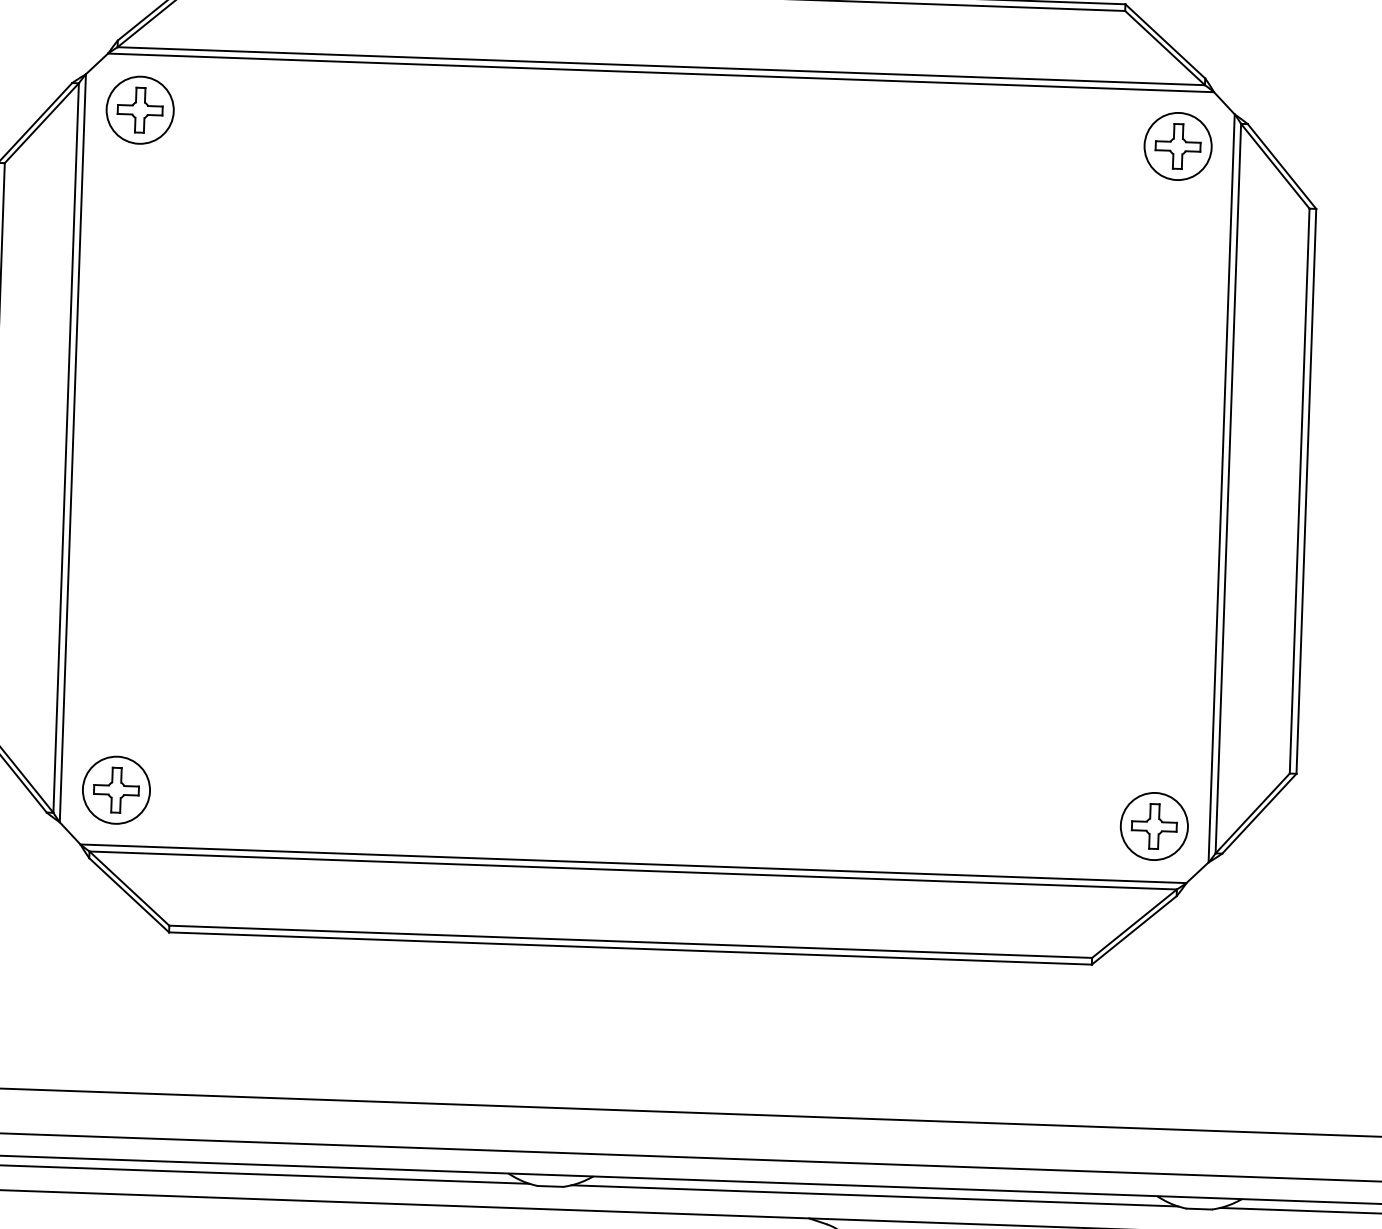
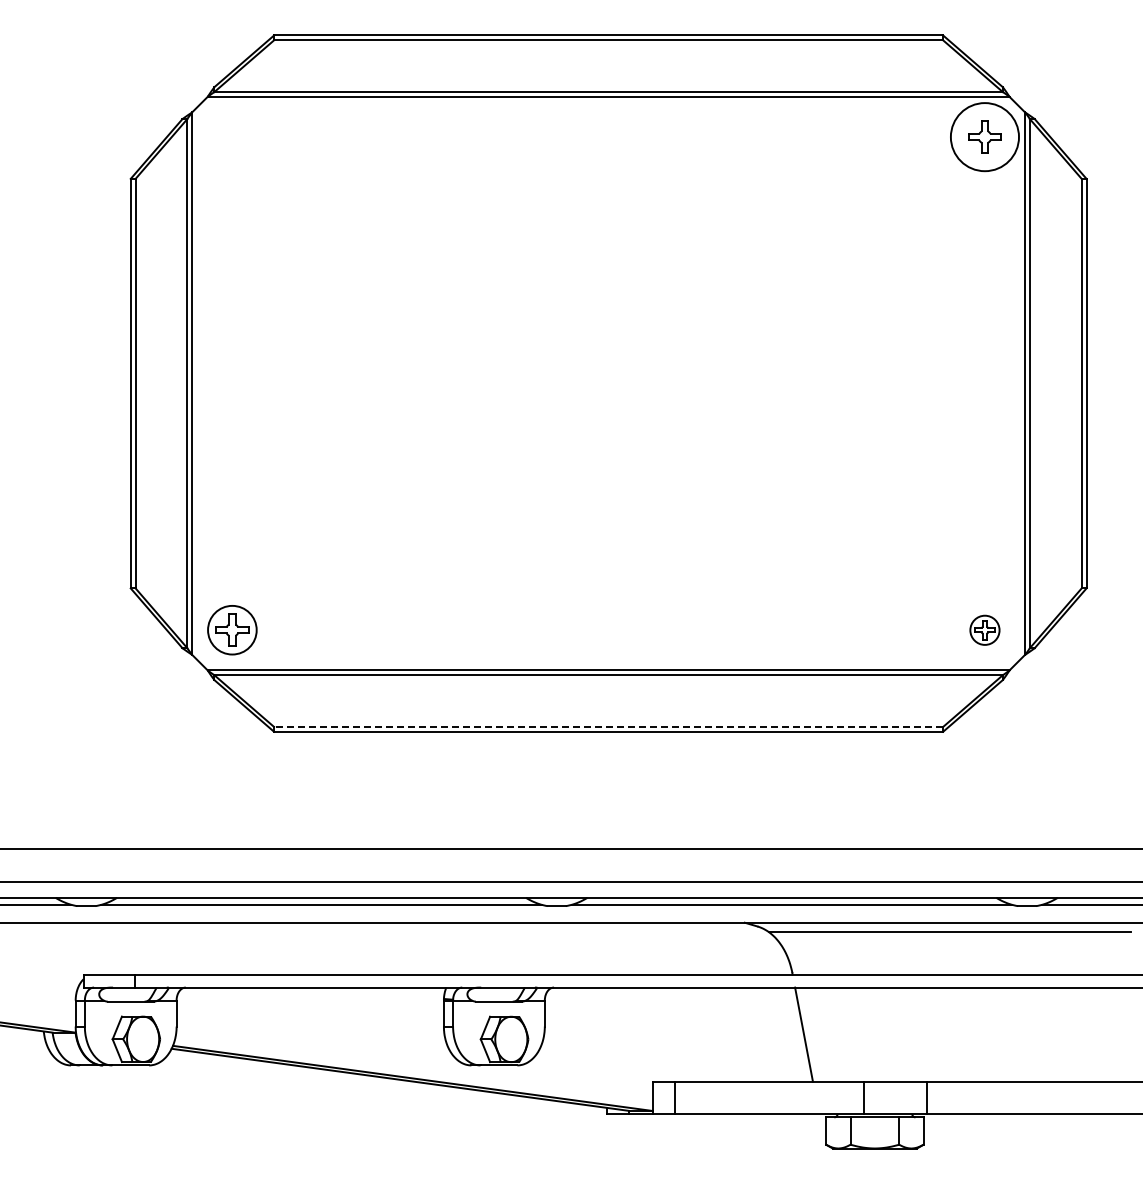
part: (140, 109) -> (232, 136), removed
circle: (1177, 145) -> (984, 136), size x1.4
part: (1153, 826) -> (984, 630), size x0.6
line: (630, 941) -> (608, 726), solid -> dashed

